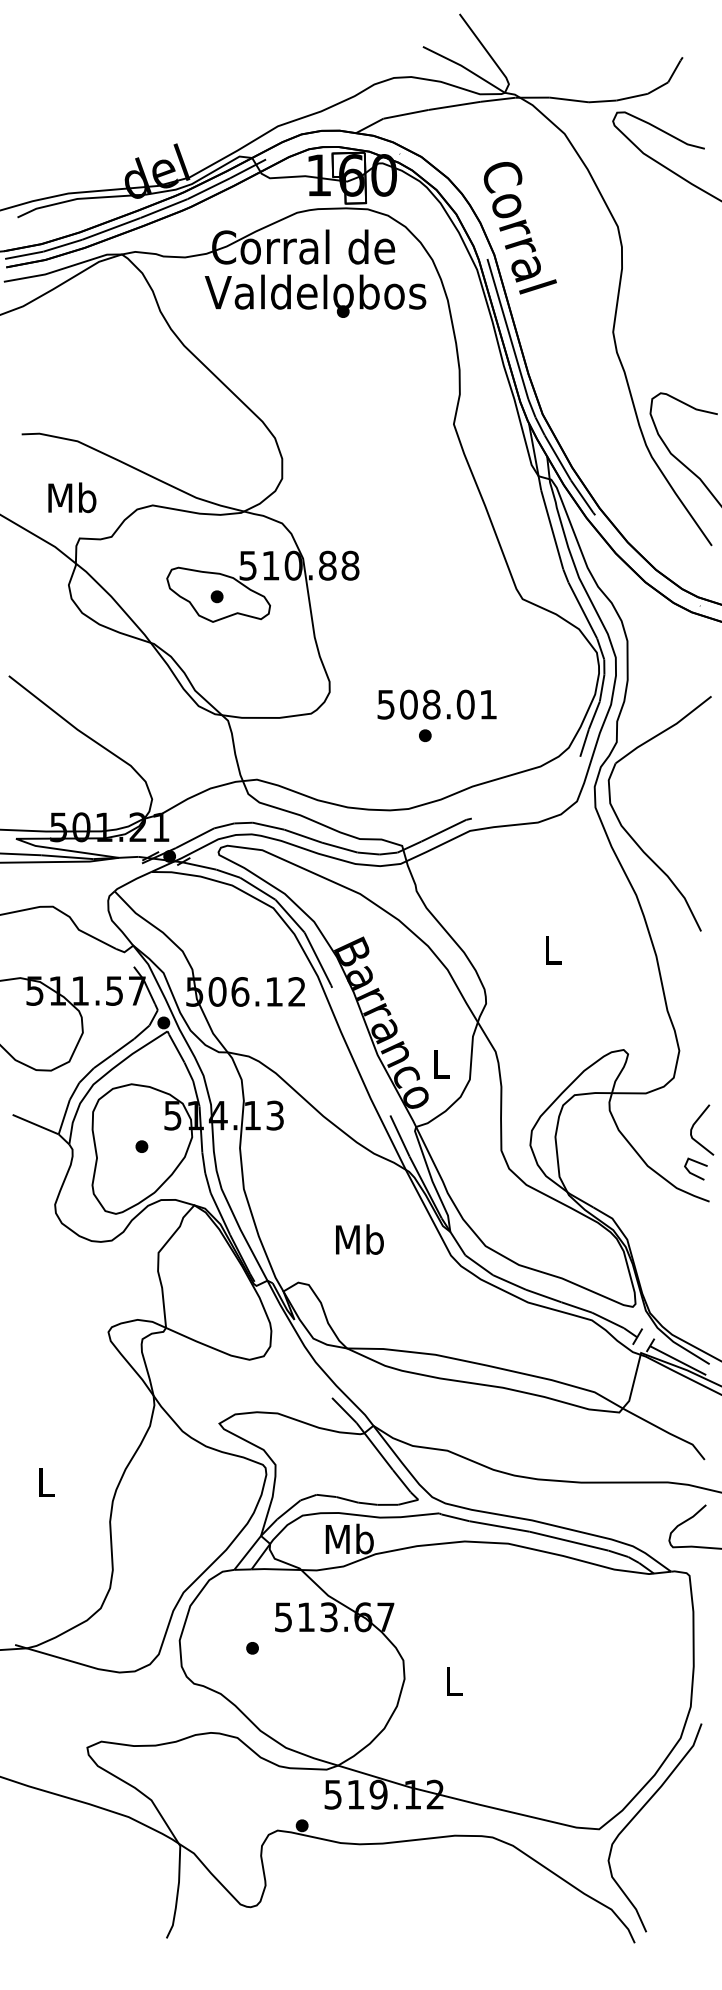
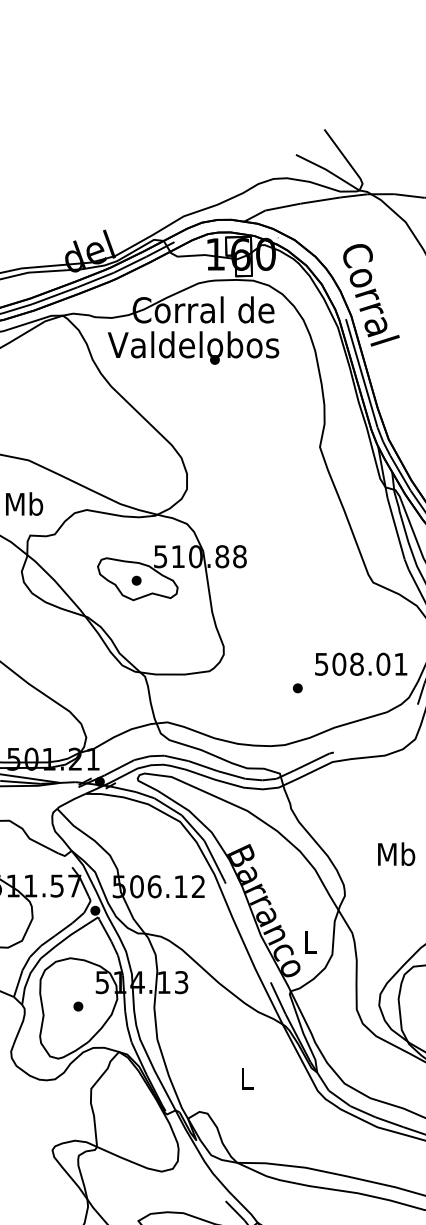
text: (315, 295) -> (193, 347), moved
text: (436, 704) -> (360, 664), moved
text: (552, 949) -> (396, 853), L -> Mb
text: (359, 1239) -> (246, 1078), Mb -> L

